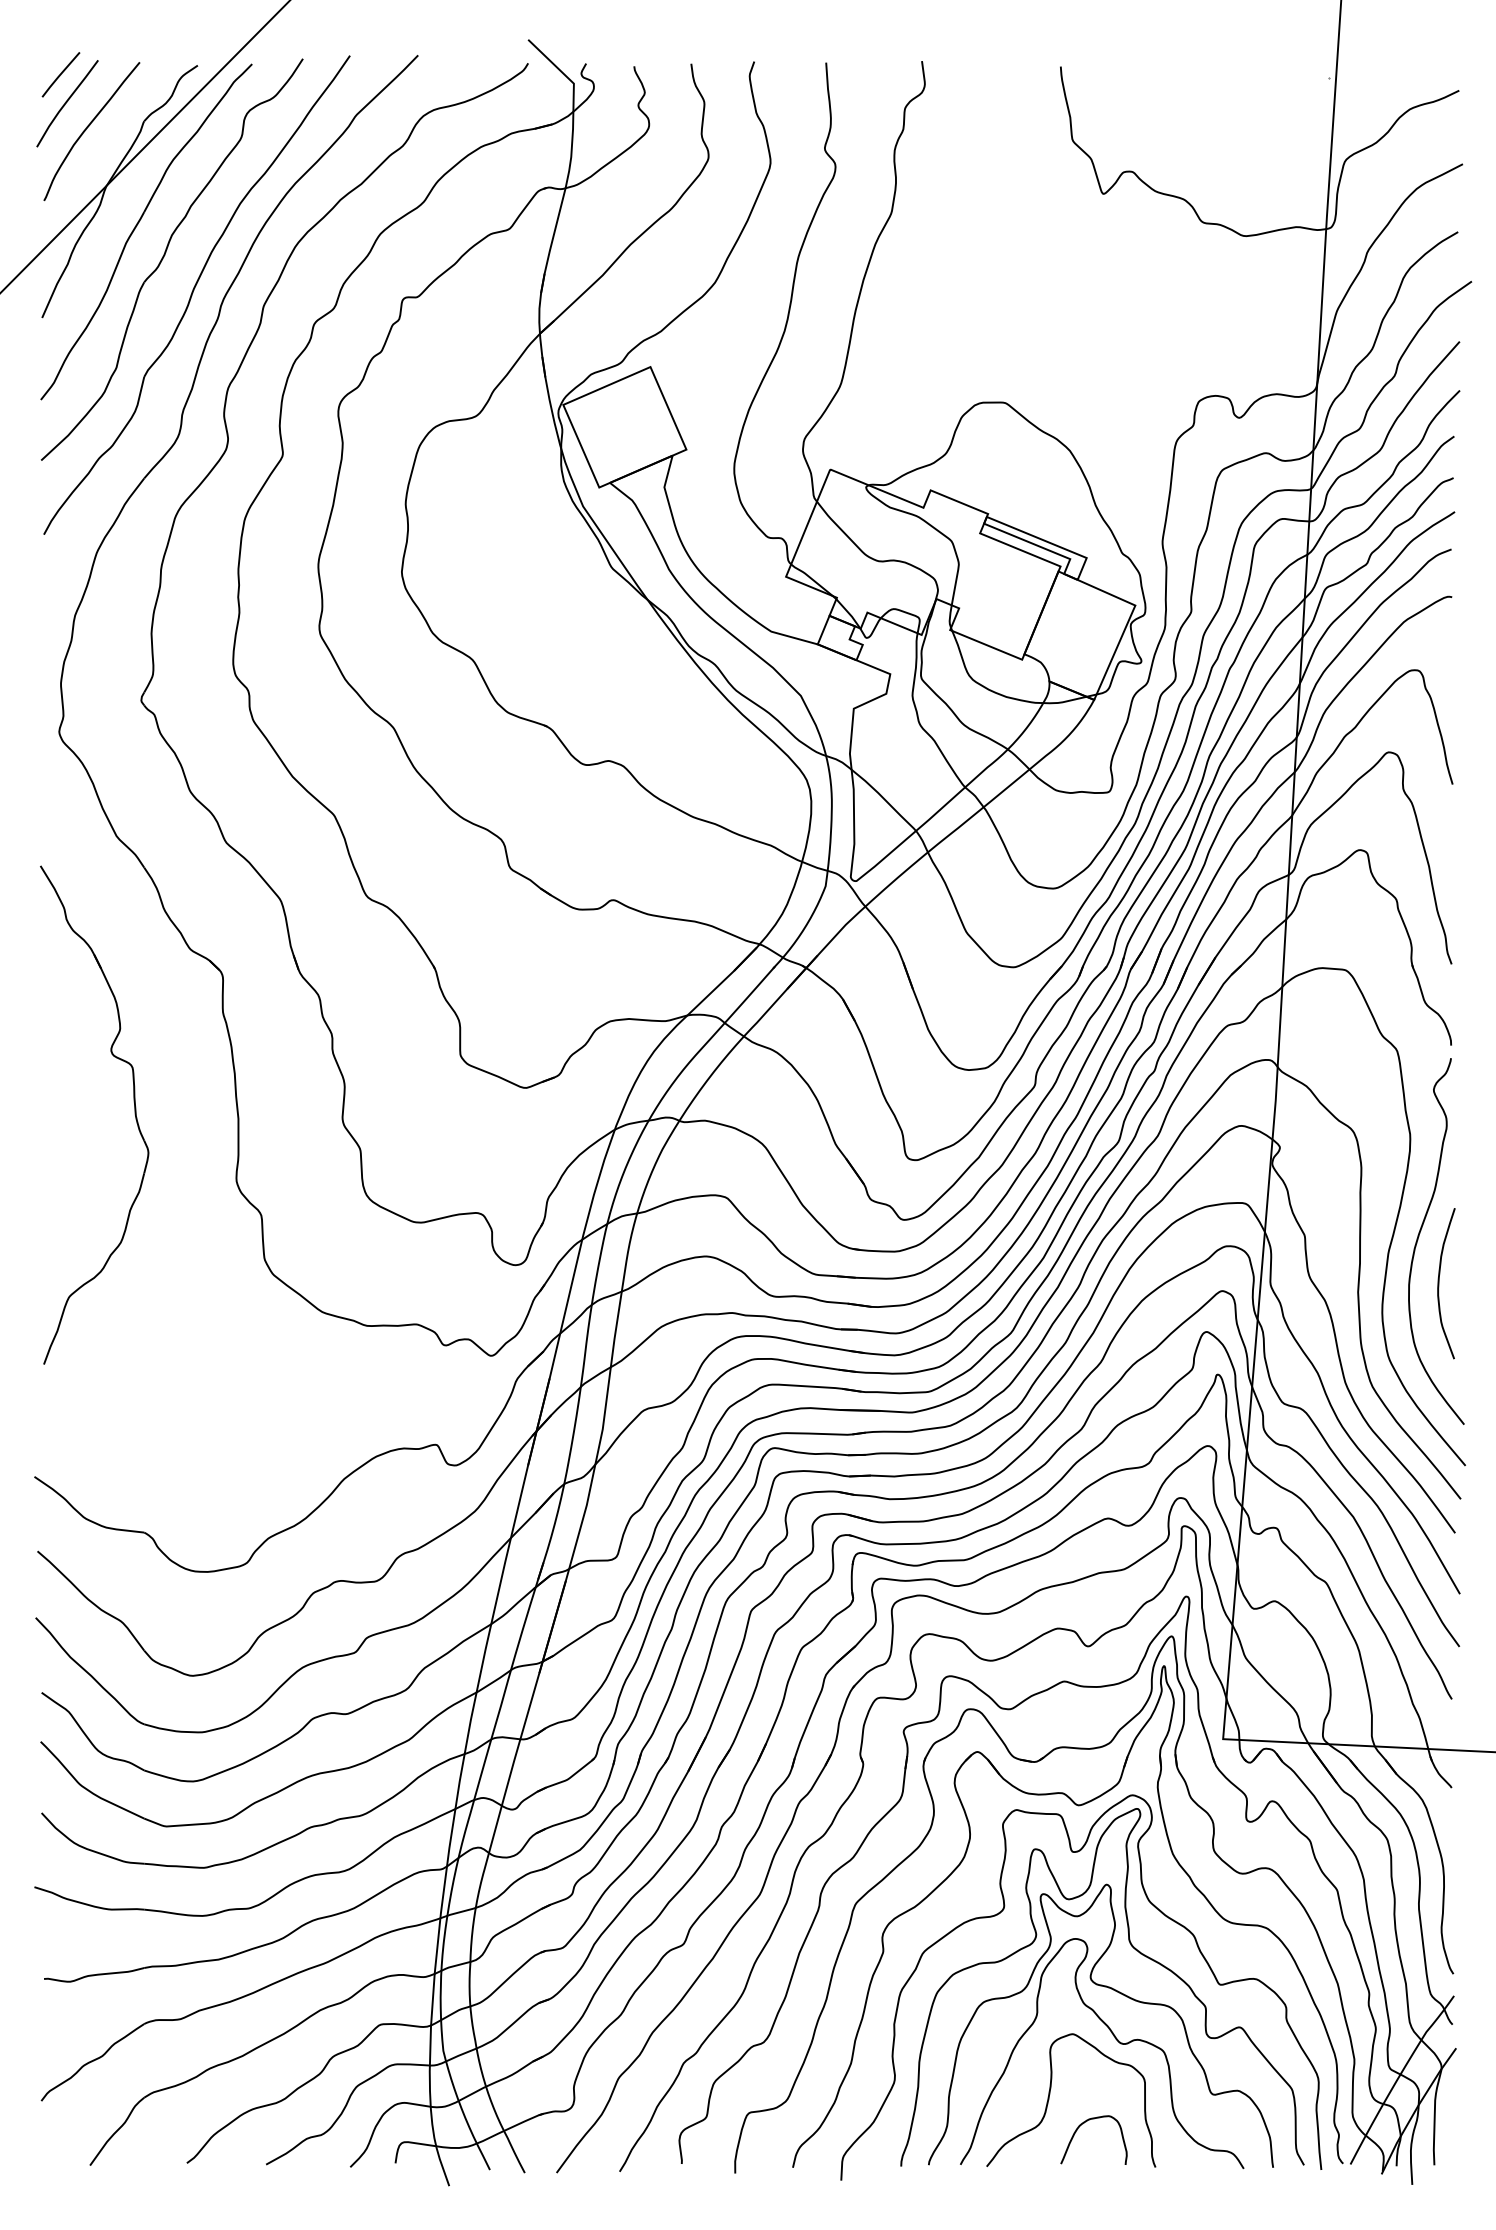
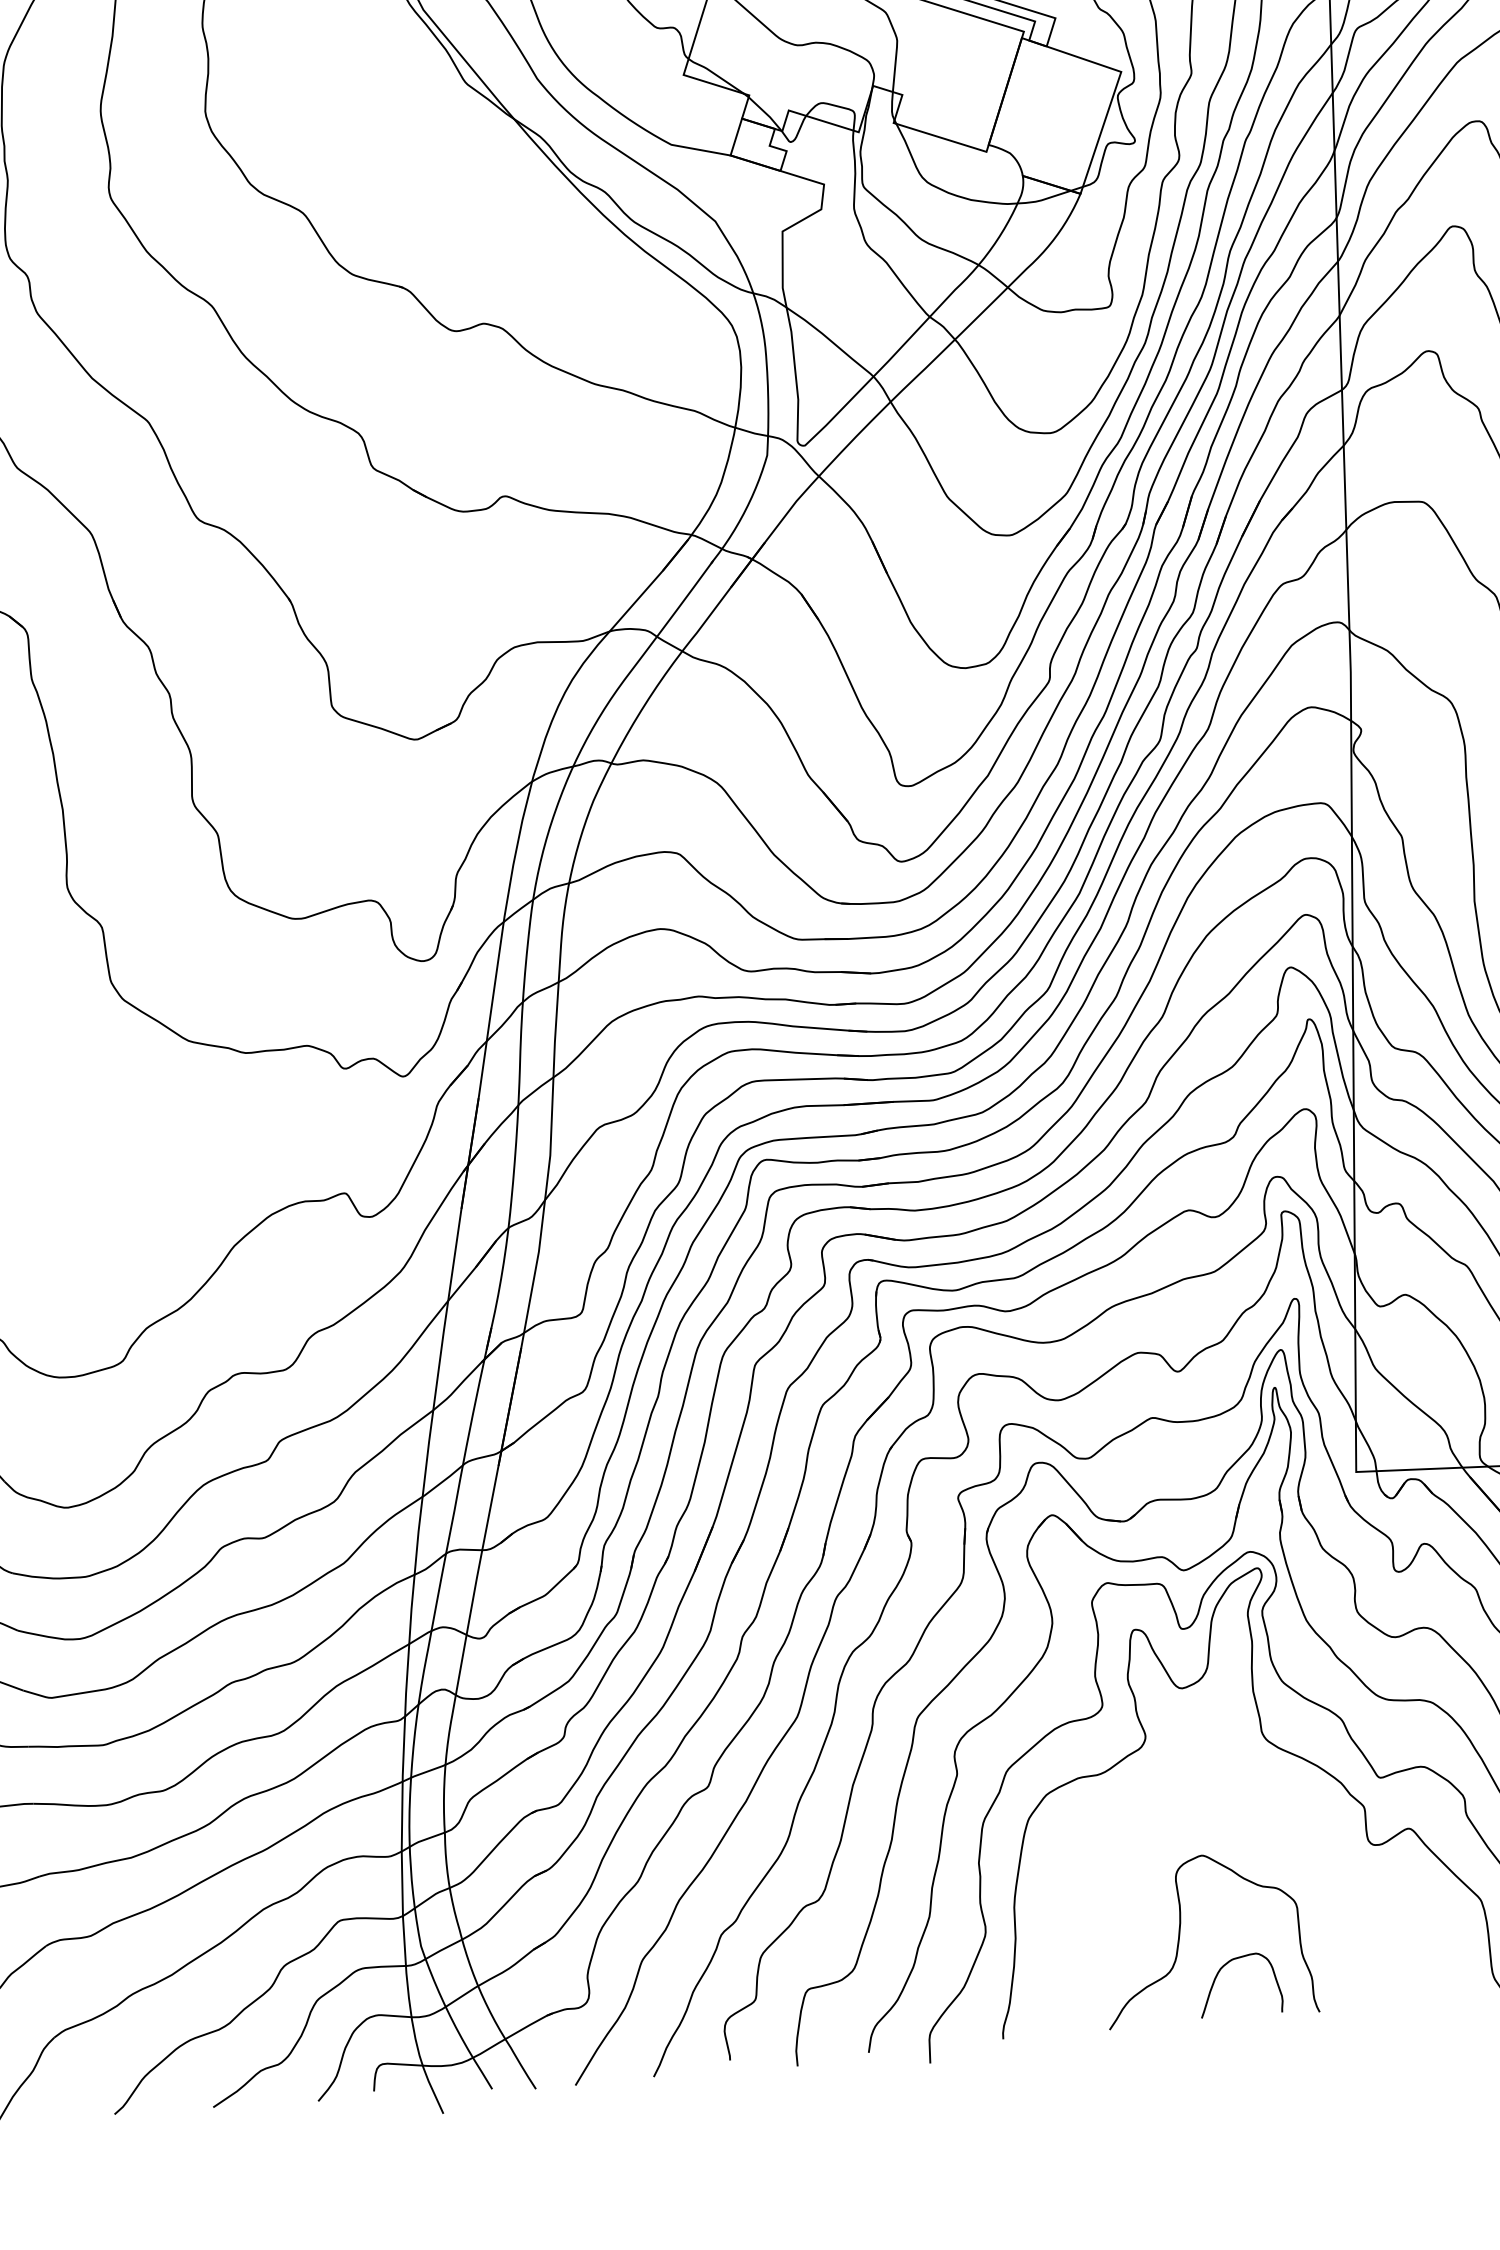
part: (1100, 2026) -> (1235, 1842), removed

